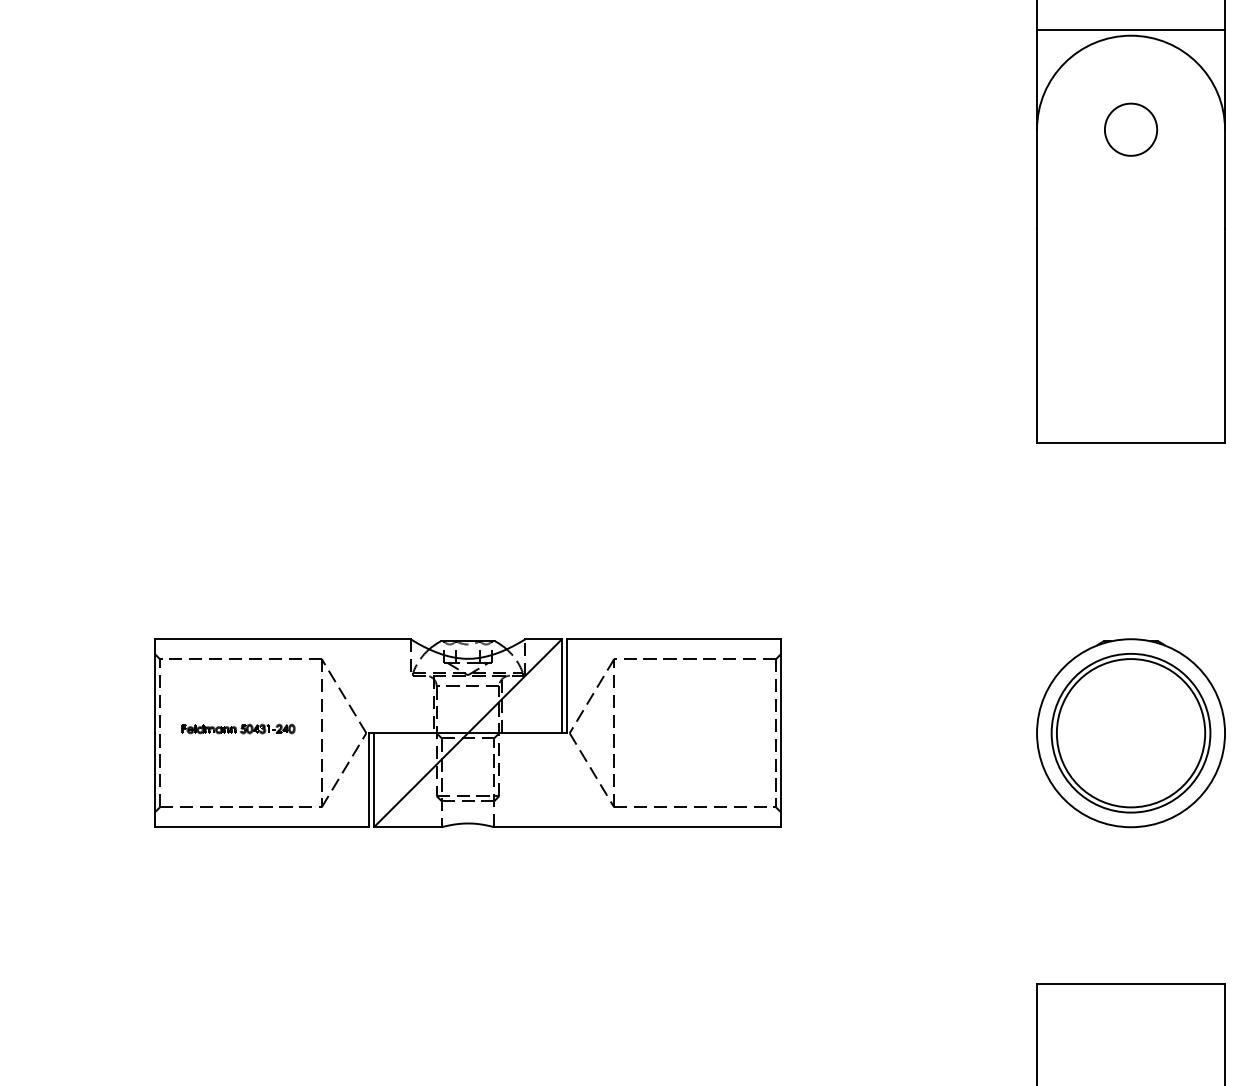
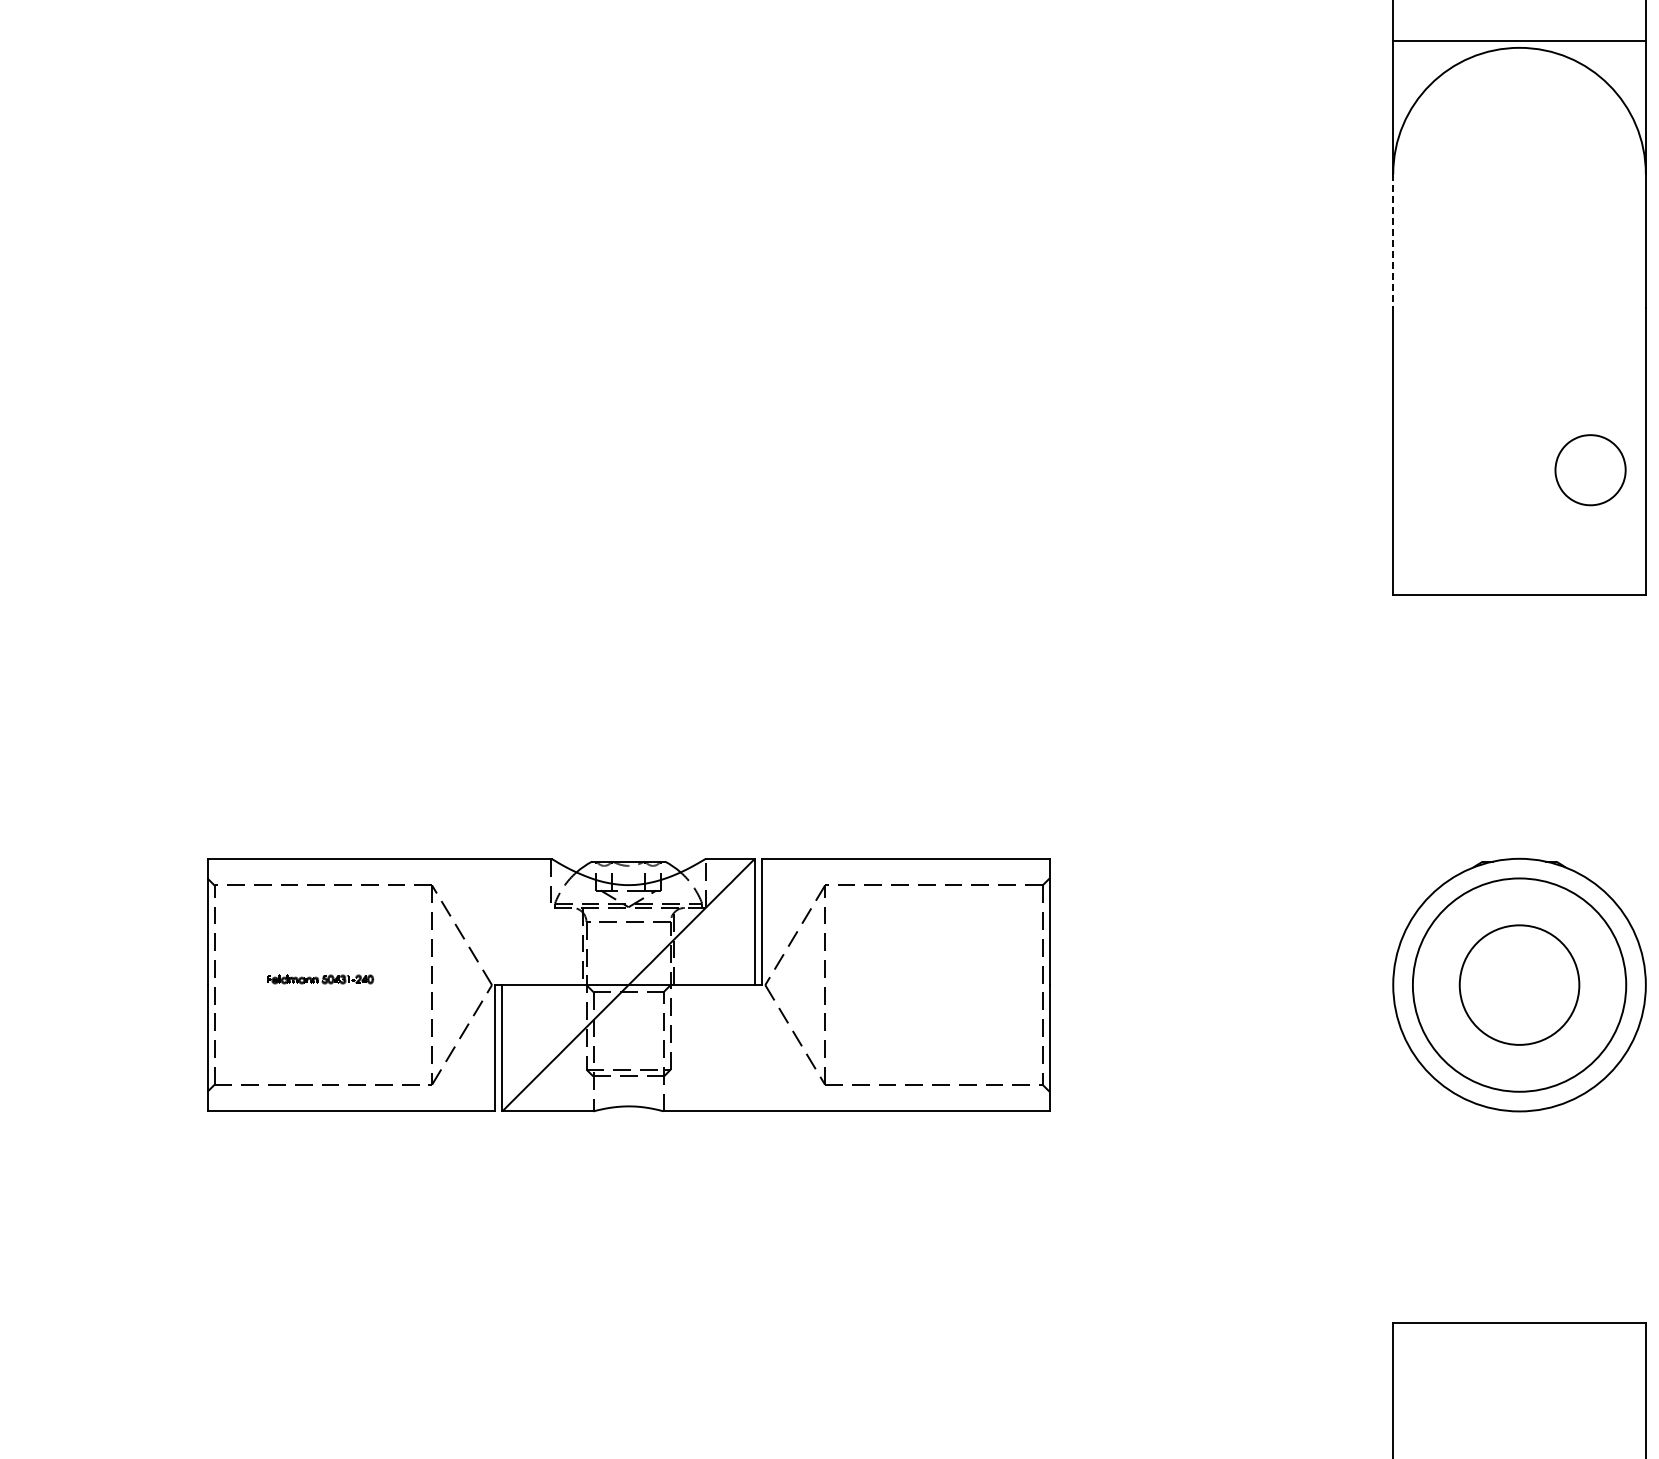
part: (1130, 129) -> (1590, 470), moved
line: (1037, 179) -> (1393, 240), solid -> dashed
part: (238, 729) -> (320, 979), size x0.7
circle: (1130, 732) -> (1519, 984), size x0.6

